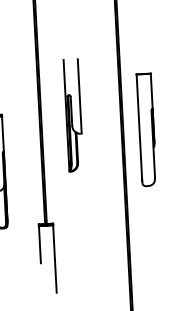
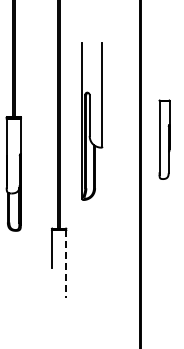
part: (73, 115) -> (92, 121), size x1.4
part: (146, 129) -> (164, 139), size x0.7
line: (55, 259) -> (66, 264), solid -> dashed

